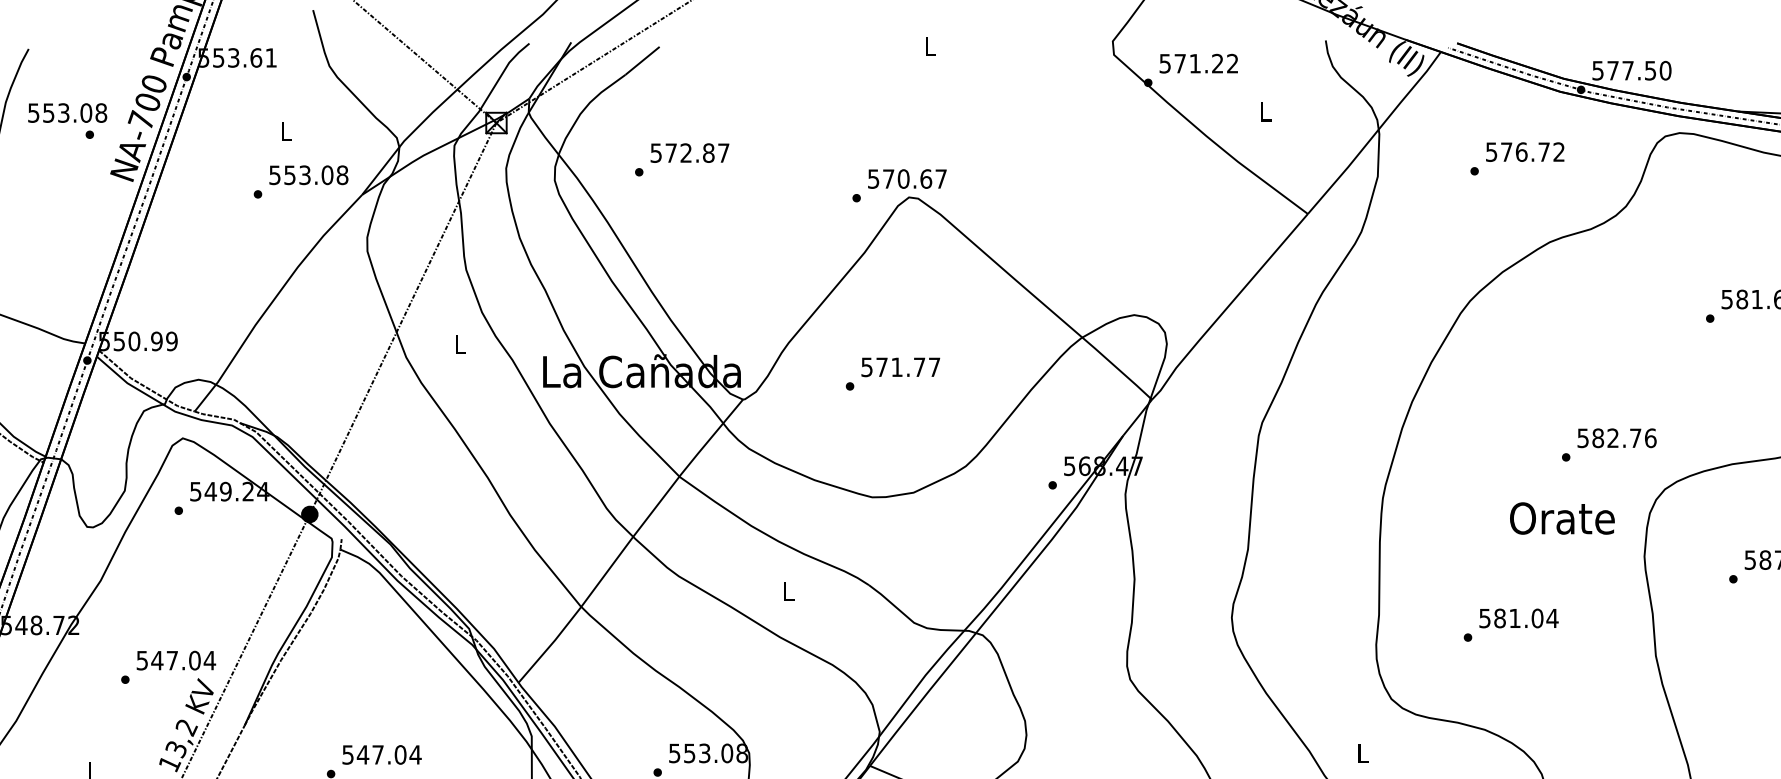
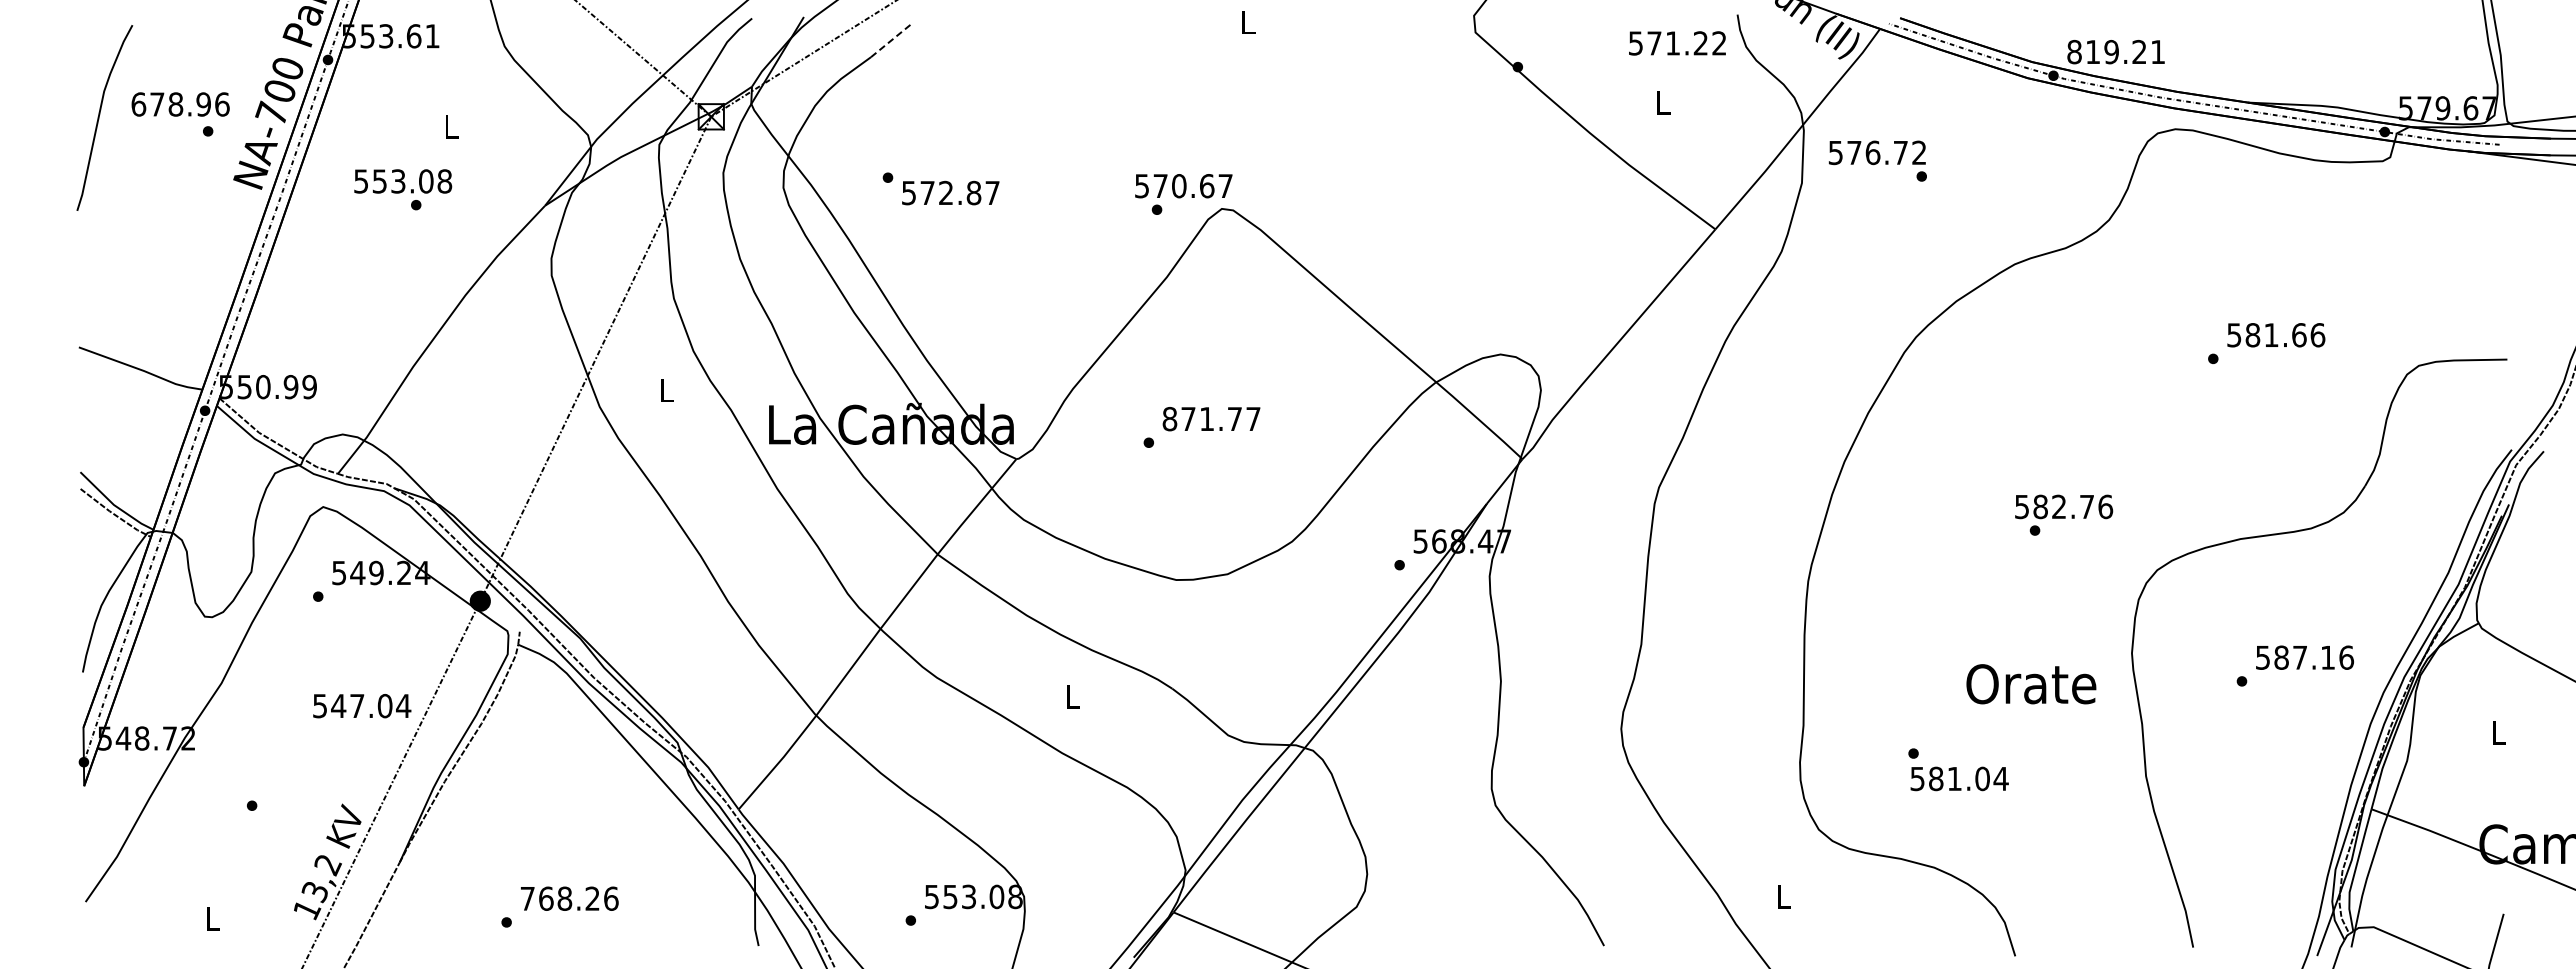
line: (642, 60) -> (892, 39), solid -> dashed
text: (1198, 63) -> (1677, 43), moved
text: (1631, 70) -> (2116, 51), 577.50 -> 819.21
text: (67, 113) -> (180, 104), 553.08 -> 678.96
text: (1525, 151) -> (1877, 152), moved
text: (689, 152) -> (950, 192), moved
text: (309, 175) -> (403, 181), moved
text: (907, 179) -> (1183, 186), moved
text: (866, 367) -> (1169, 419), 571.77 -> 871.77
text: (1617, 437) -> (2064, 506), moved
text: (1562, 518) -> (2031, 684), moved
text: (1518, 618) -> (1959, 778), moved
text: (176, 660) -> (362, 706), moved
text: (381, 754) -> (569, 898), 547.04 -> 768.26

